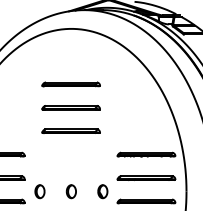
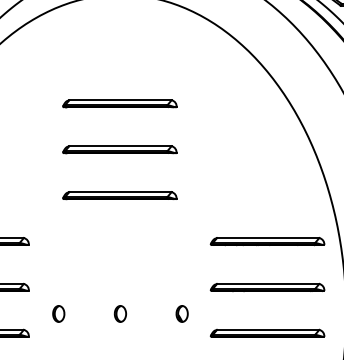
part: (39, 191) -> (57, 313), size x0.62
part: (71, 191) -> (120, 313), size x0.62
part: (102, 191) -> (181, 313), size x0.62

